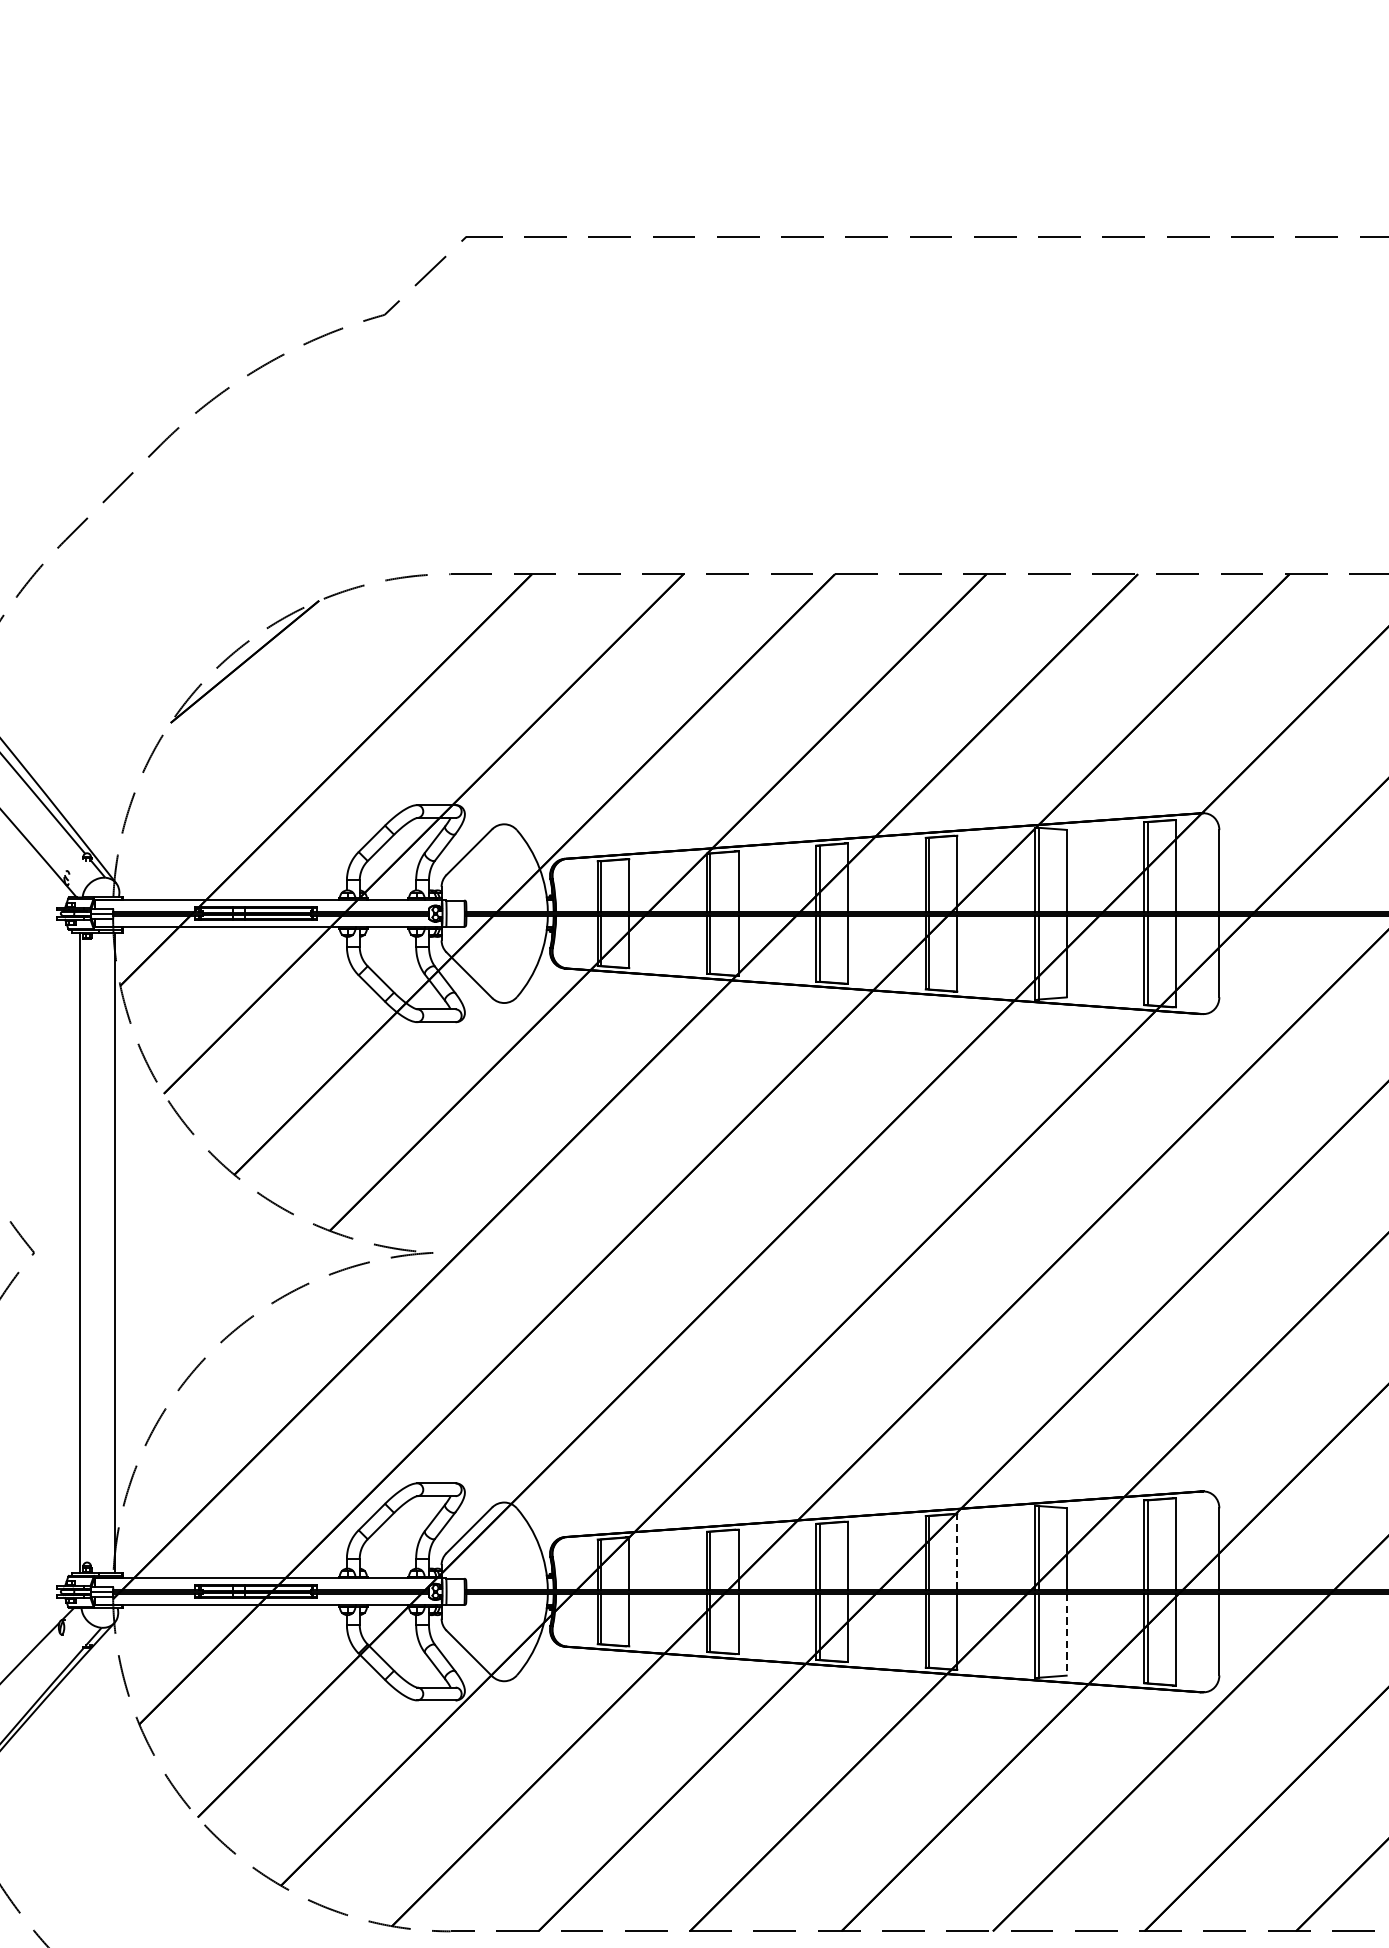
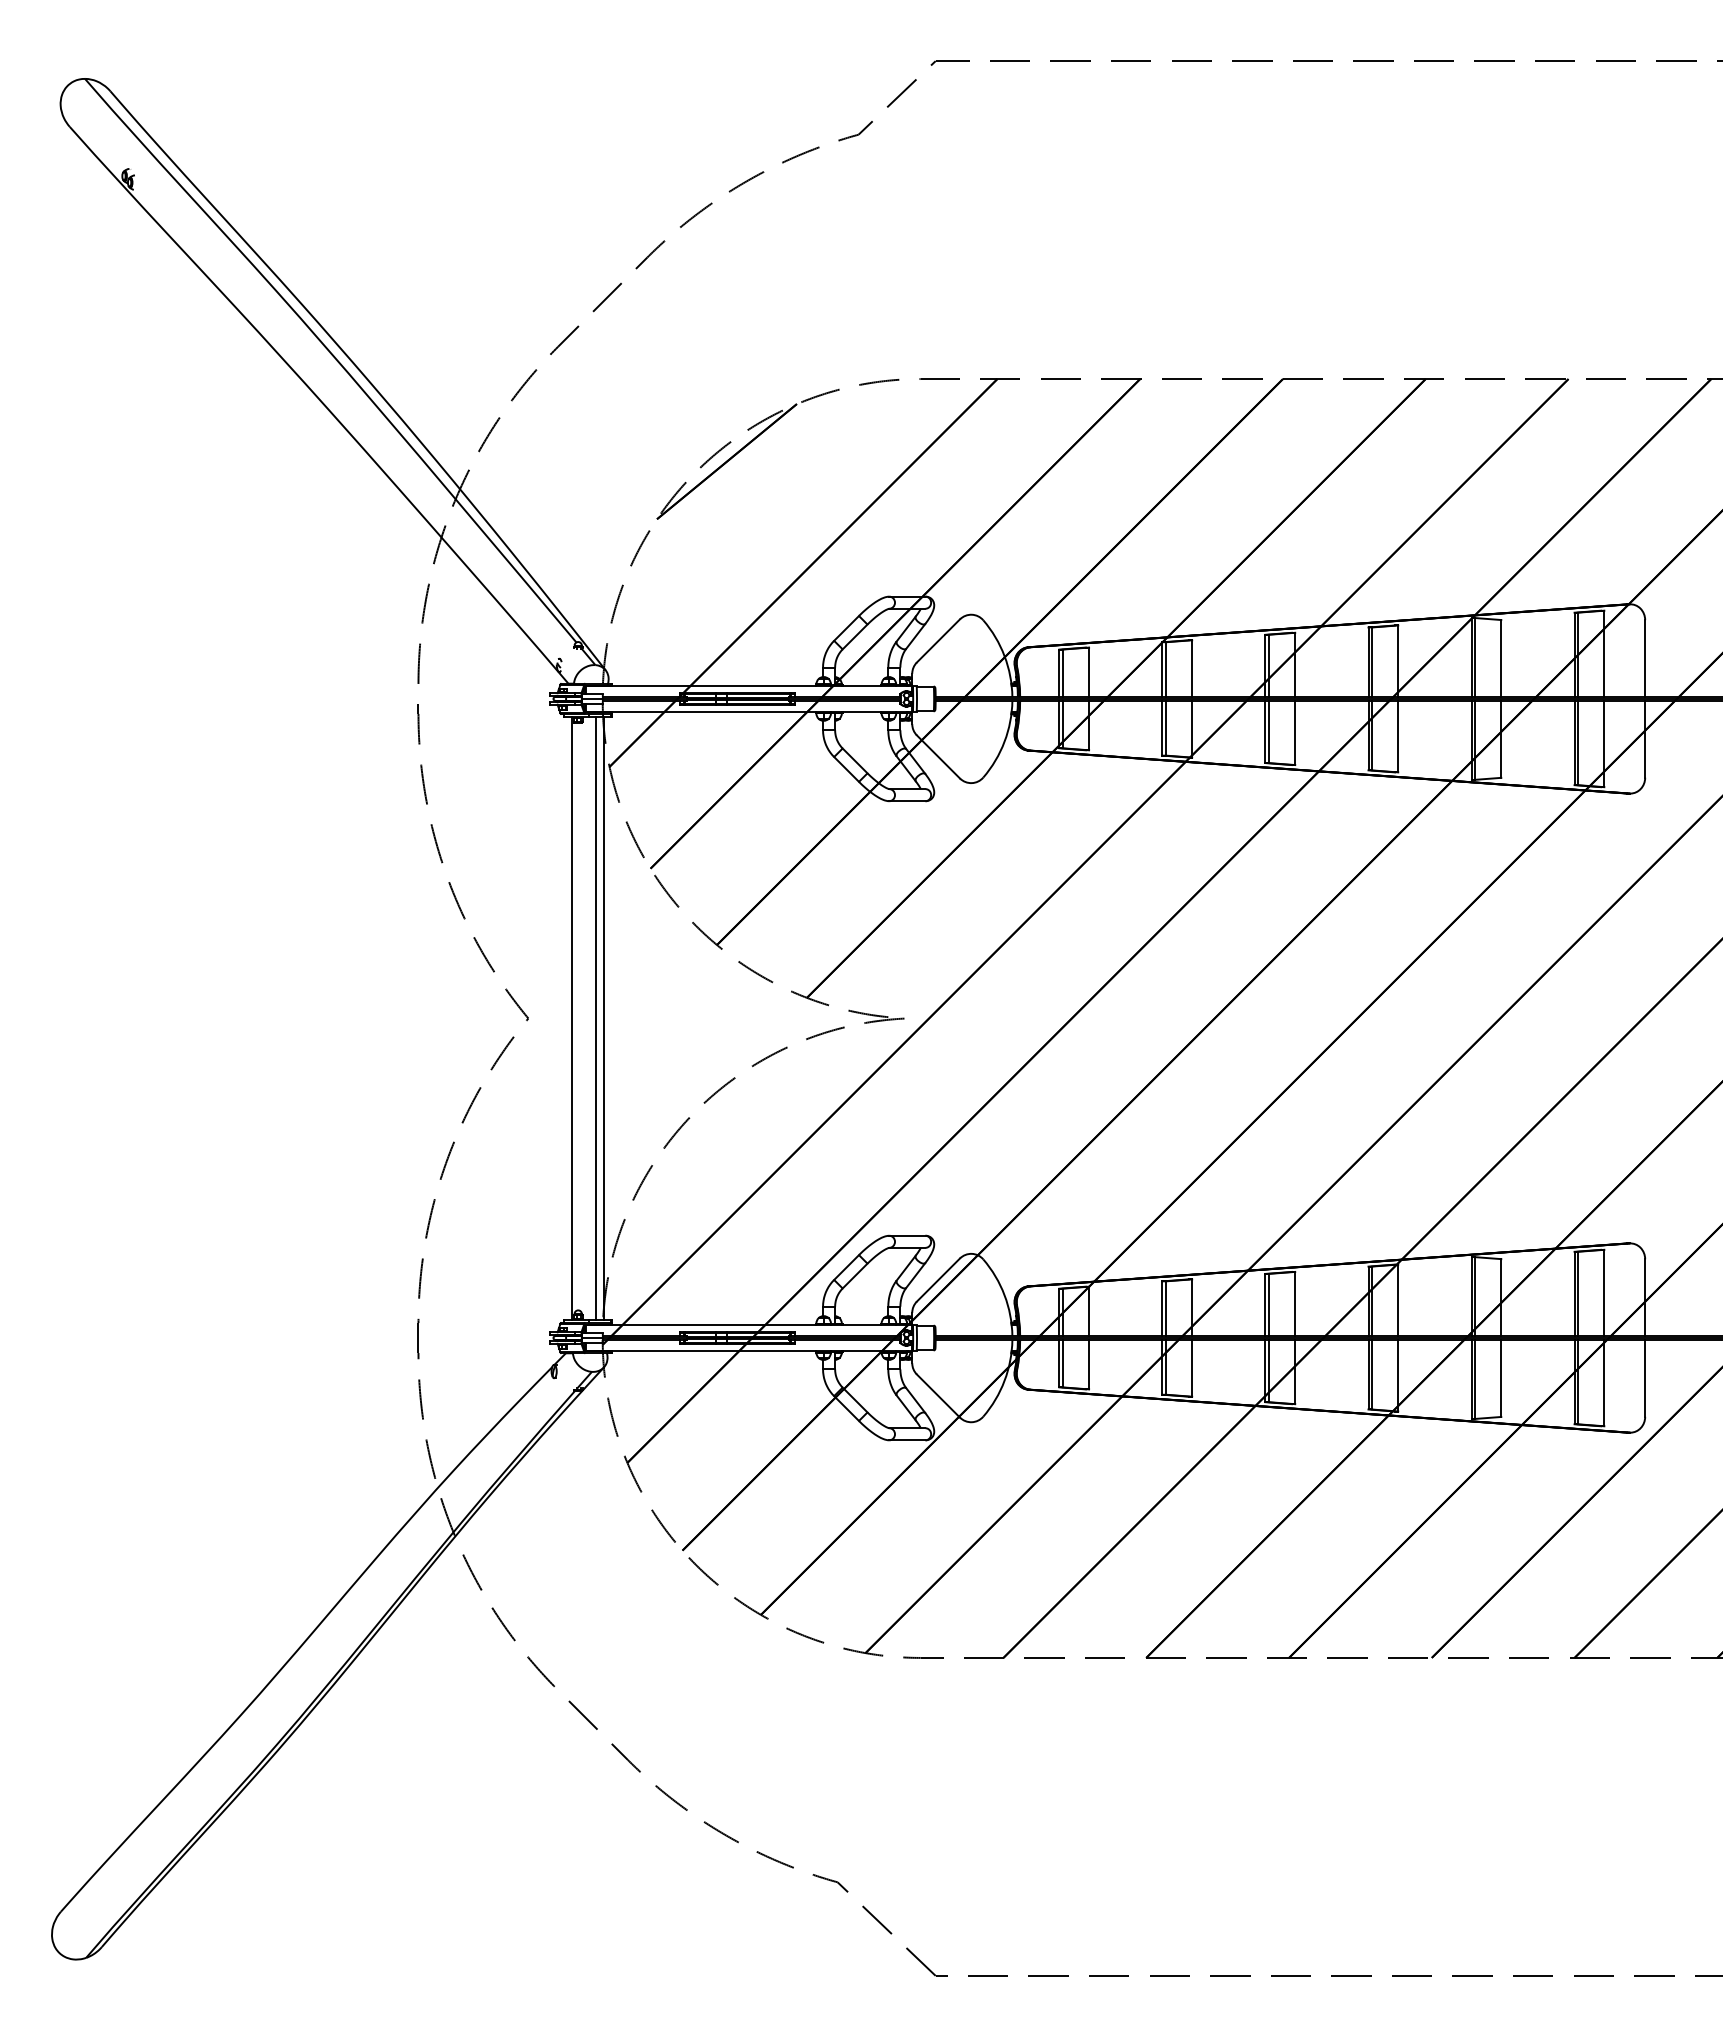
line: (105, 1252) -> (595, 1018), added
line: (957, 1552) -> (1398, 1300), dashed -> solid
line: (1066, 1634) -> (1501, 1378), dashed -> solid

